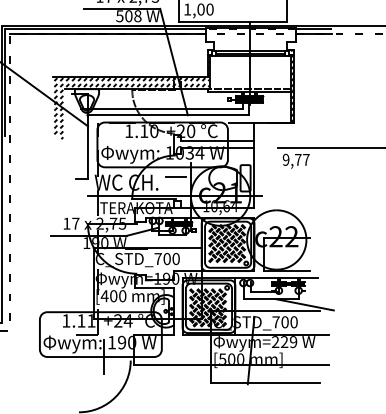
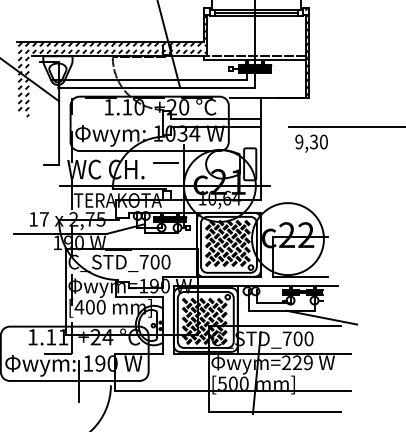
text: (301, 159) -> (317, 141), 9,77 -> 9,30

